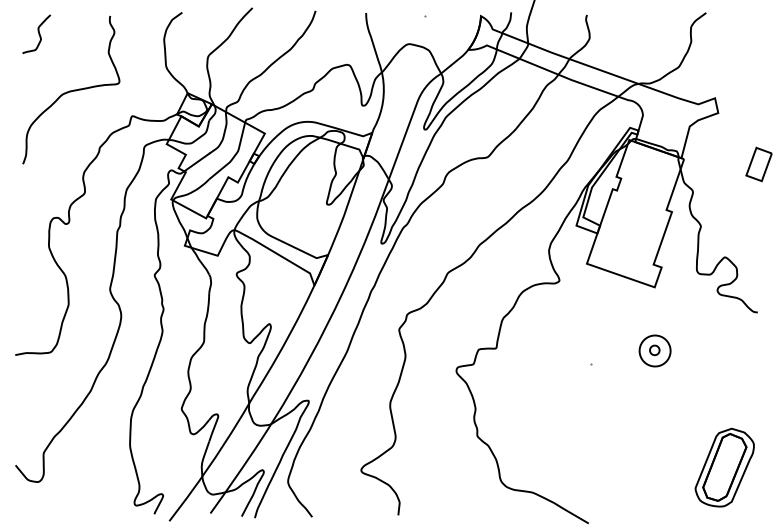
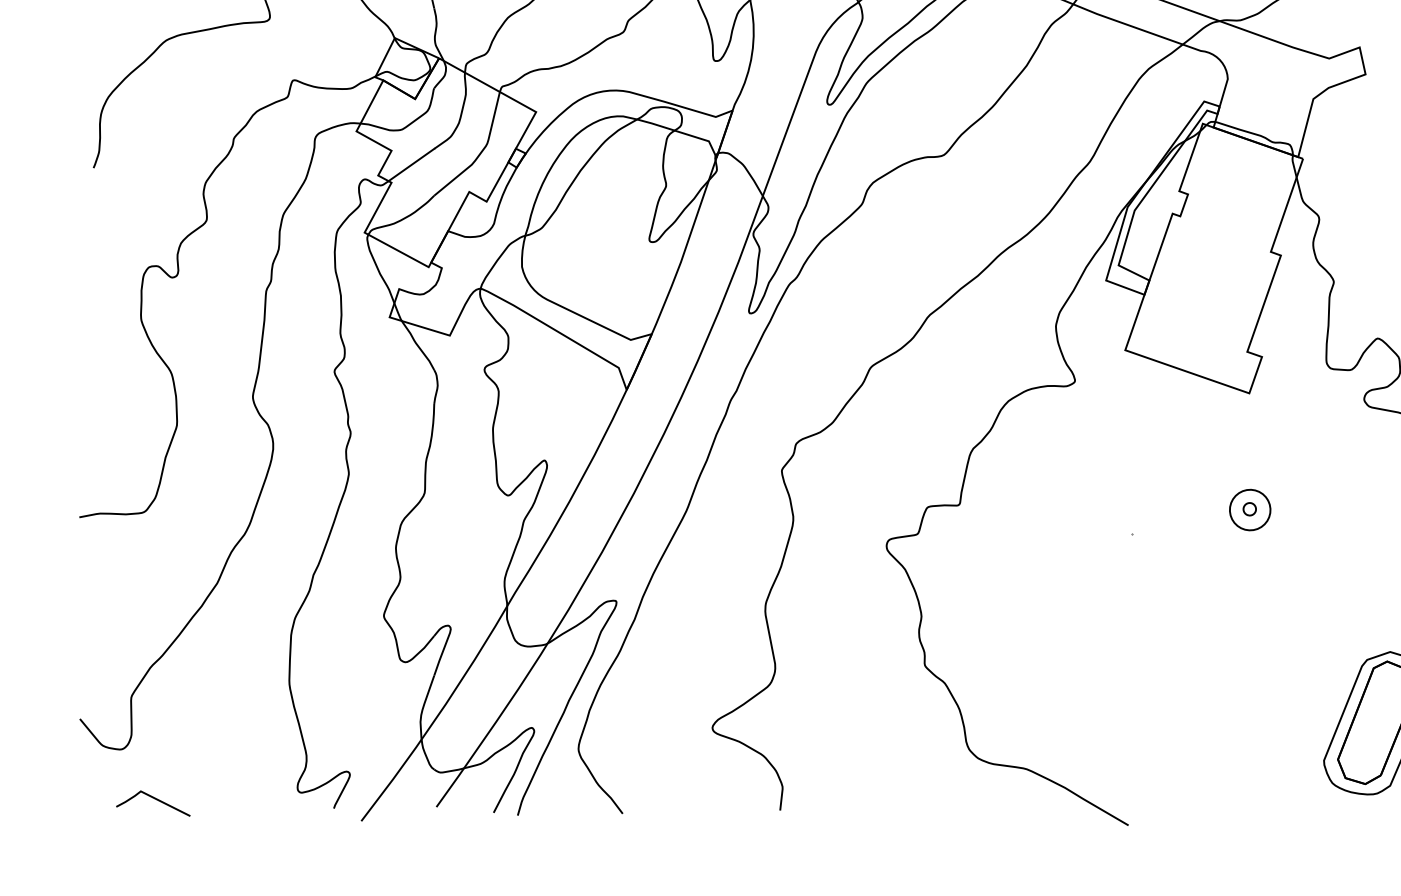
part: (655, 351) -> (1250, 510), size x0.71
line: (55, 509) -> (152, 799), added

